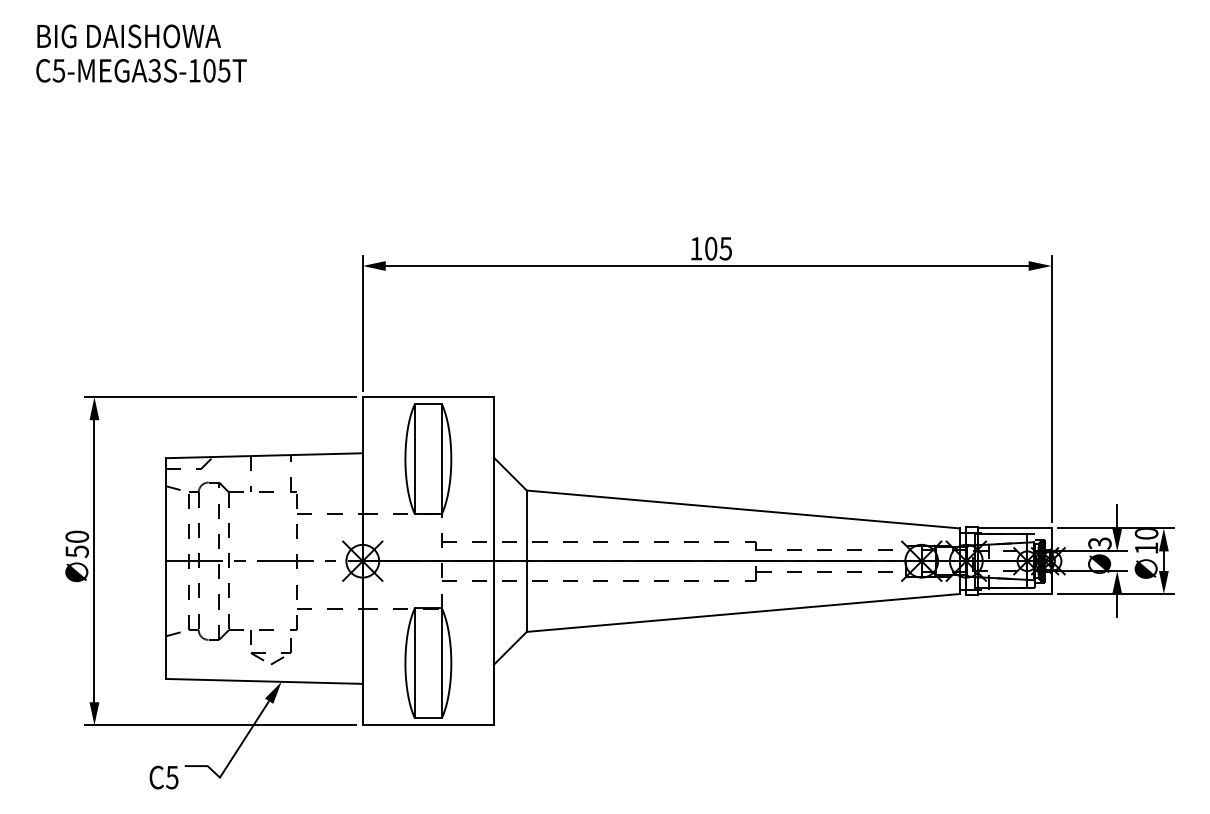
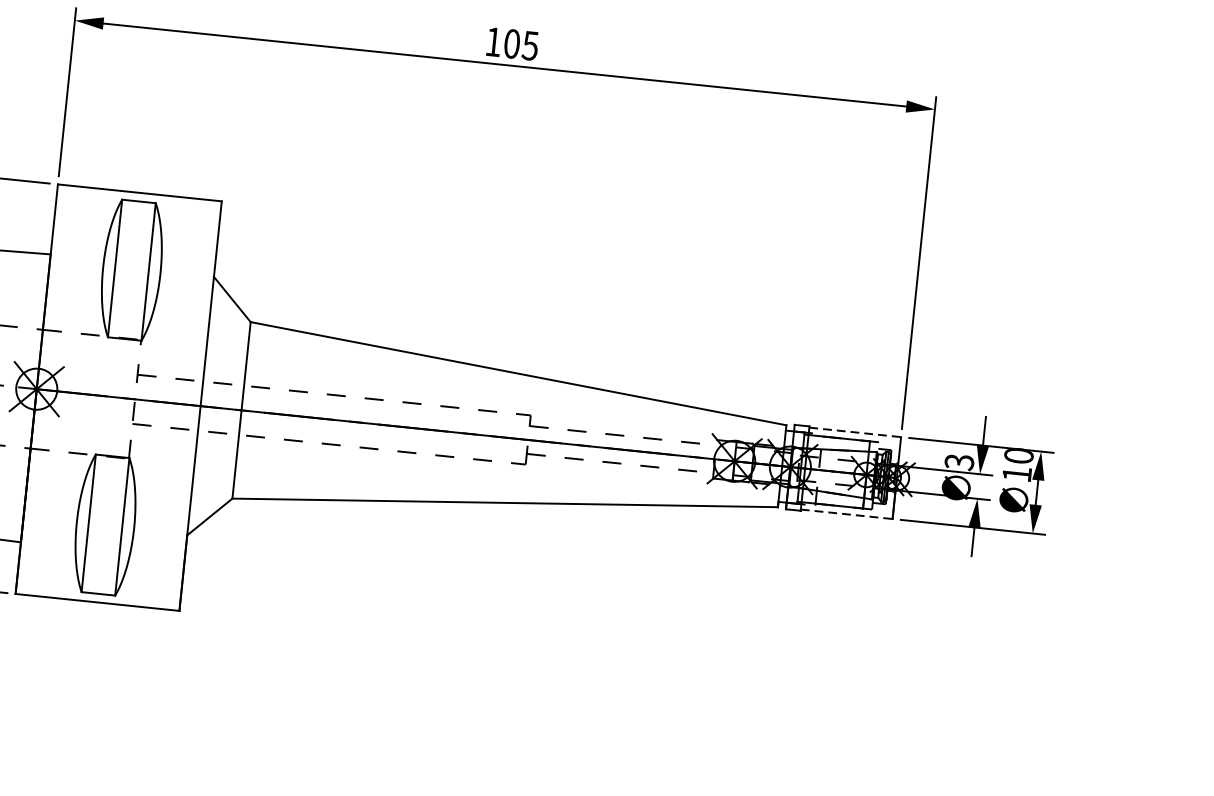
line: (1014, 528) -> (854, 432), solid -> dashed
line: (1014, 594) -> (846, 514), solid -> dashed

